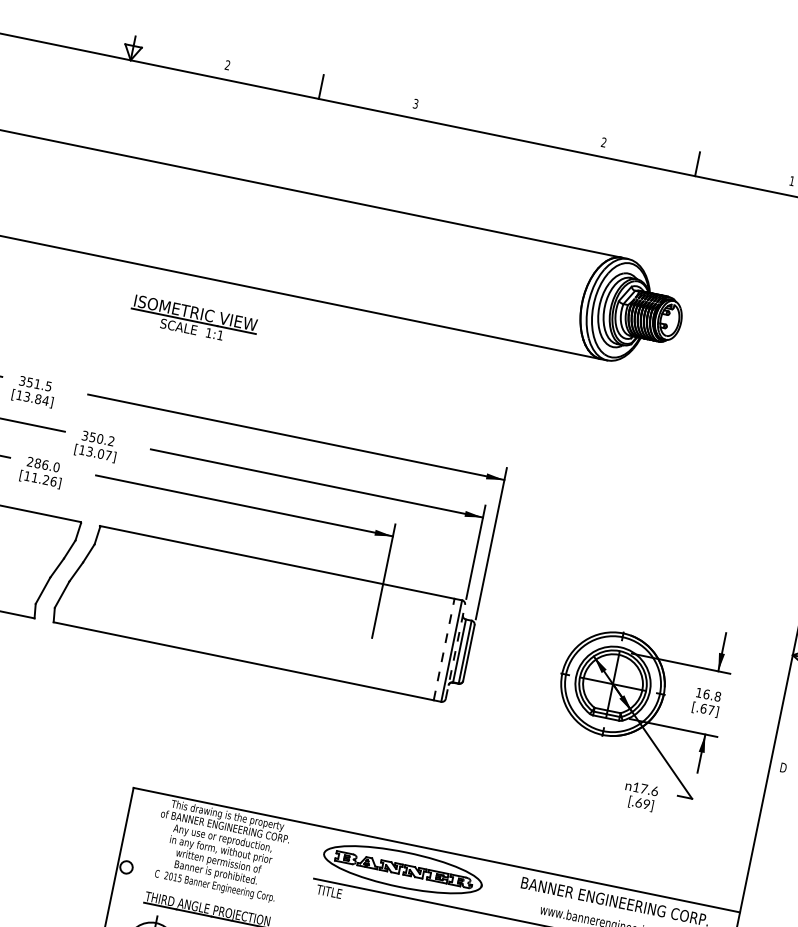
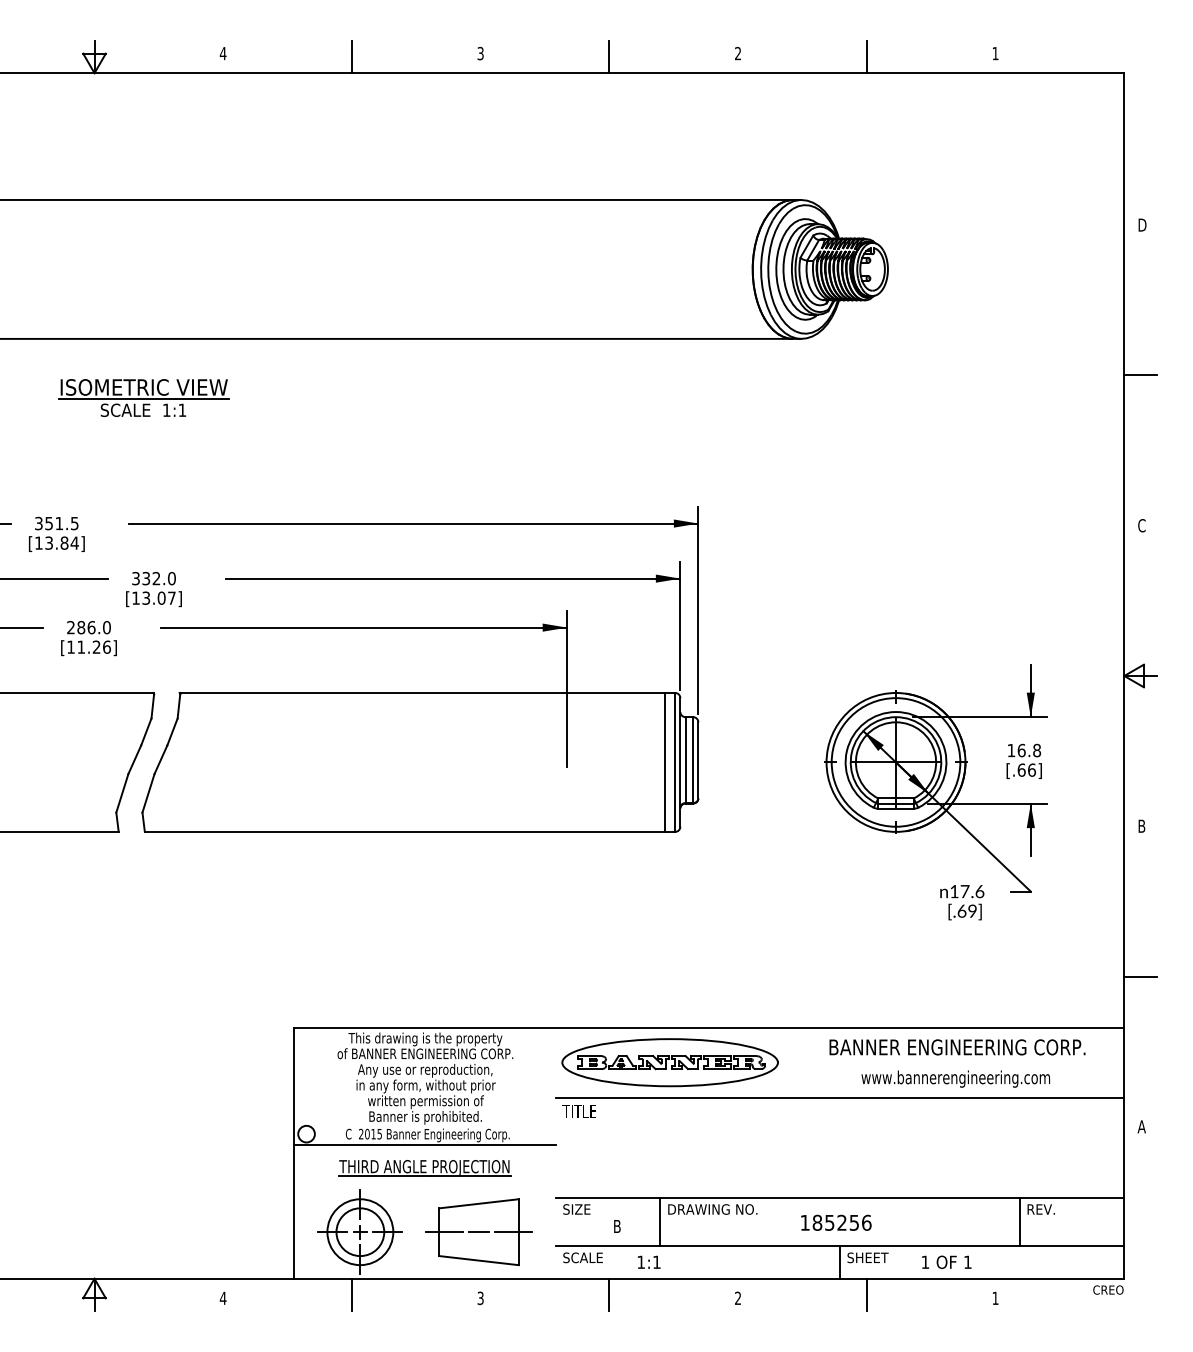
text: (227, 65) -> (222, 53), 2 -> 4
line: (509, 125) -> (609, 56), added
part: (193, 320) -> (143, 397), moved
text: (101, 439) -> (158, 578), 350.2 -> 332.0
line: (443, 648) -> (664, 761), dashed -> solid
line: (455, 651) -> (680, 761), dashed -> solid
text: (710, 709) -> (1031, 769), [.67] -> [.66]
text: (784, 768) -> (1143, 826), D -> B
line: (759, 877) -> (1140, 976), added
line: (210, 893) -> (424, 1145), added

